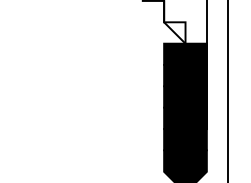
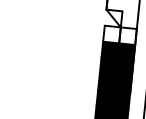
fill: (185, 64) -> (119, 42), removed

